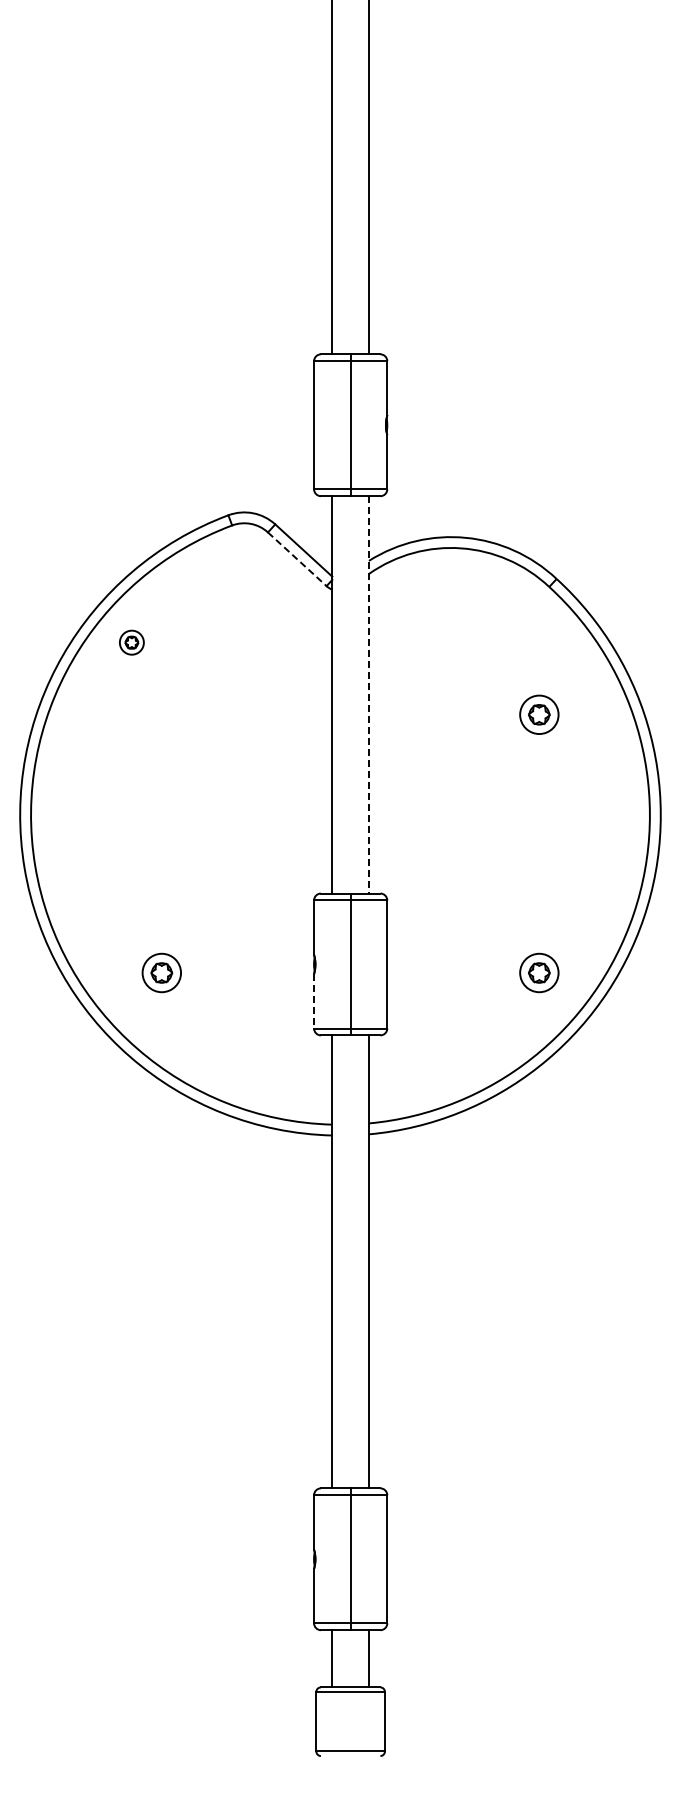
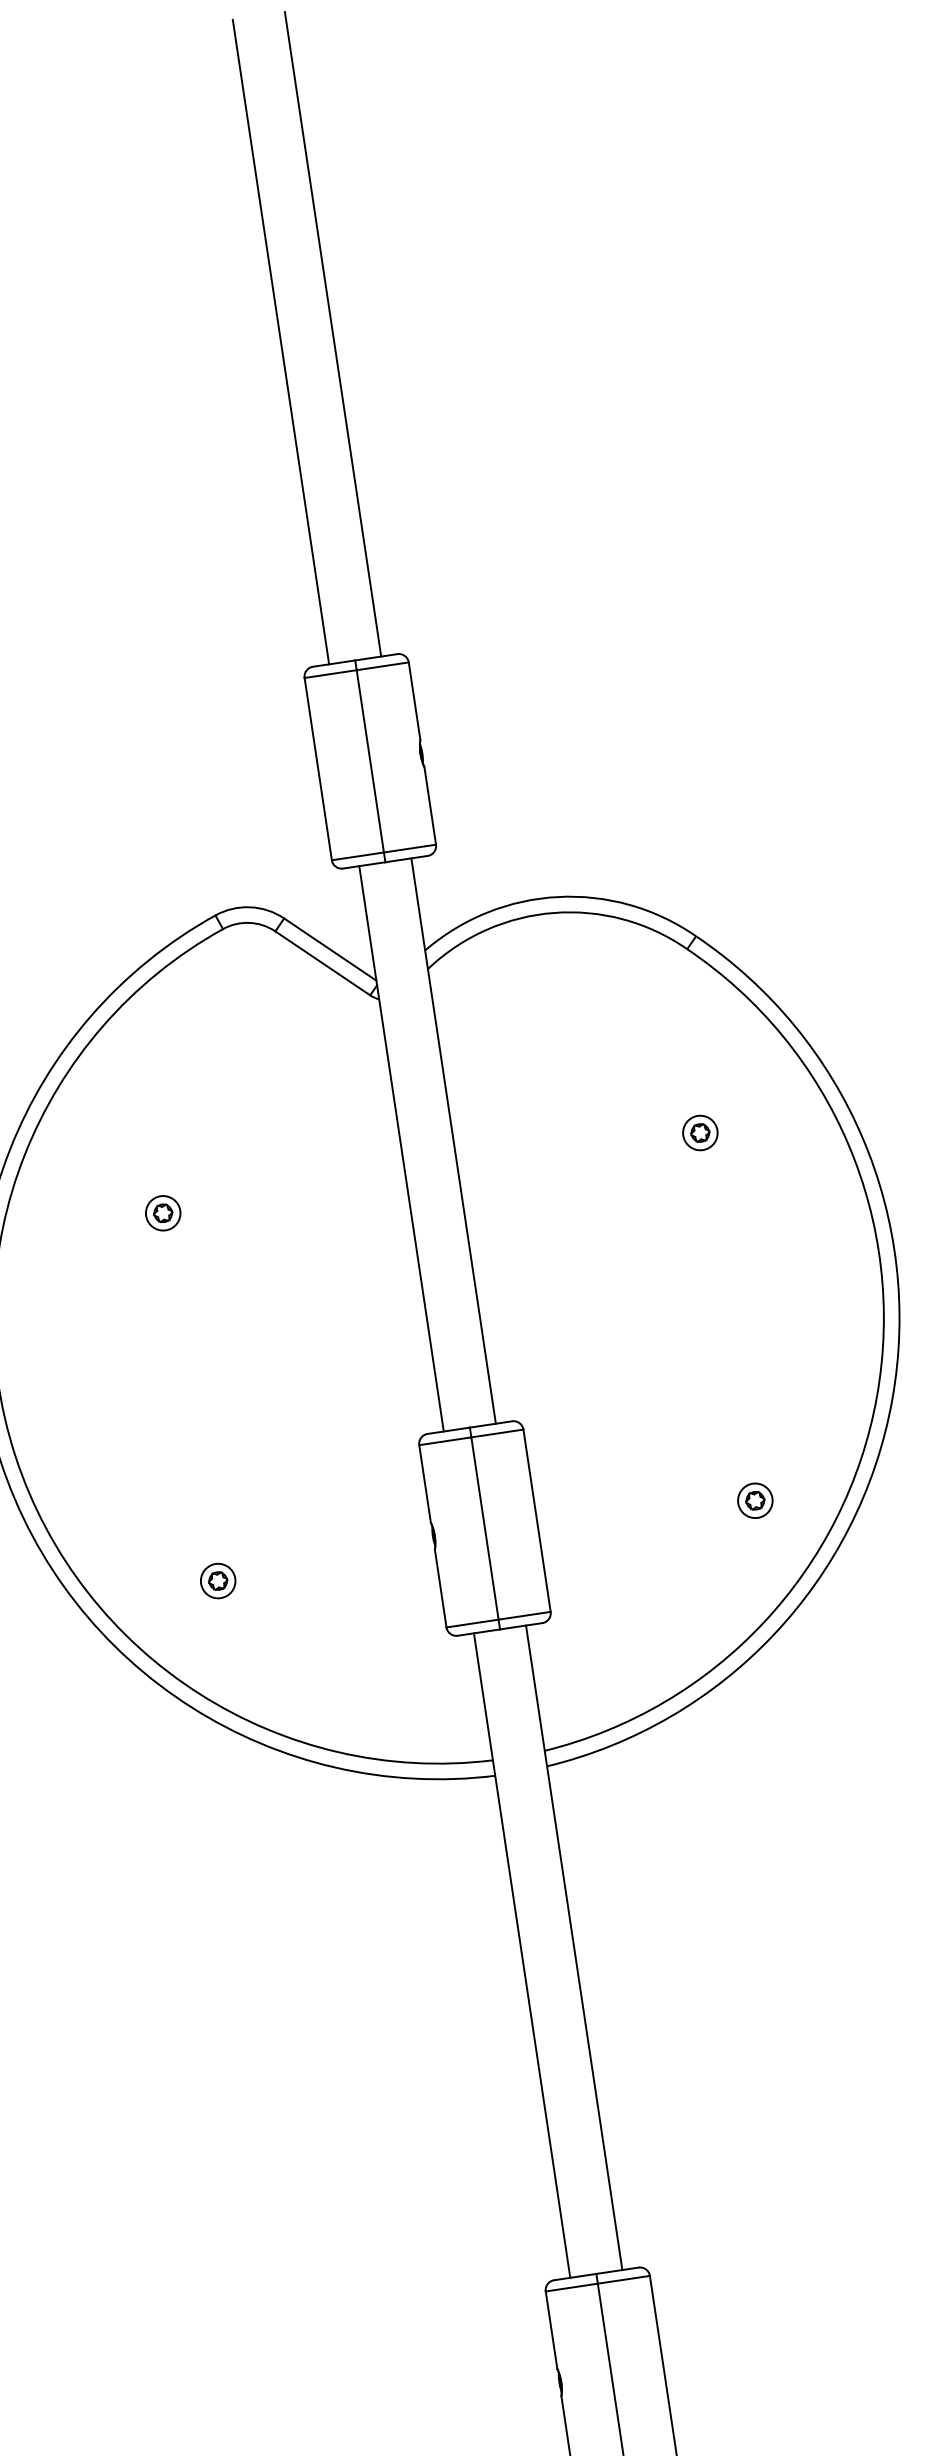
line: (297, 559) -> (323, 963), dashed -> solid
part: (131, 642) -> (162, 1213), moved
line: (368, 694) -> (452, 1140), dashed -> solid
part: (539, 714) -> (700, 1132), size x0.62
part: (161, 973) -> (217, 1581), size x0.62
part: (539, 973) -> (755, 1501), size x0.62
line: (314, 1001) -> (441, 1588), dashed -> solid

